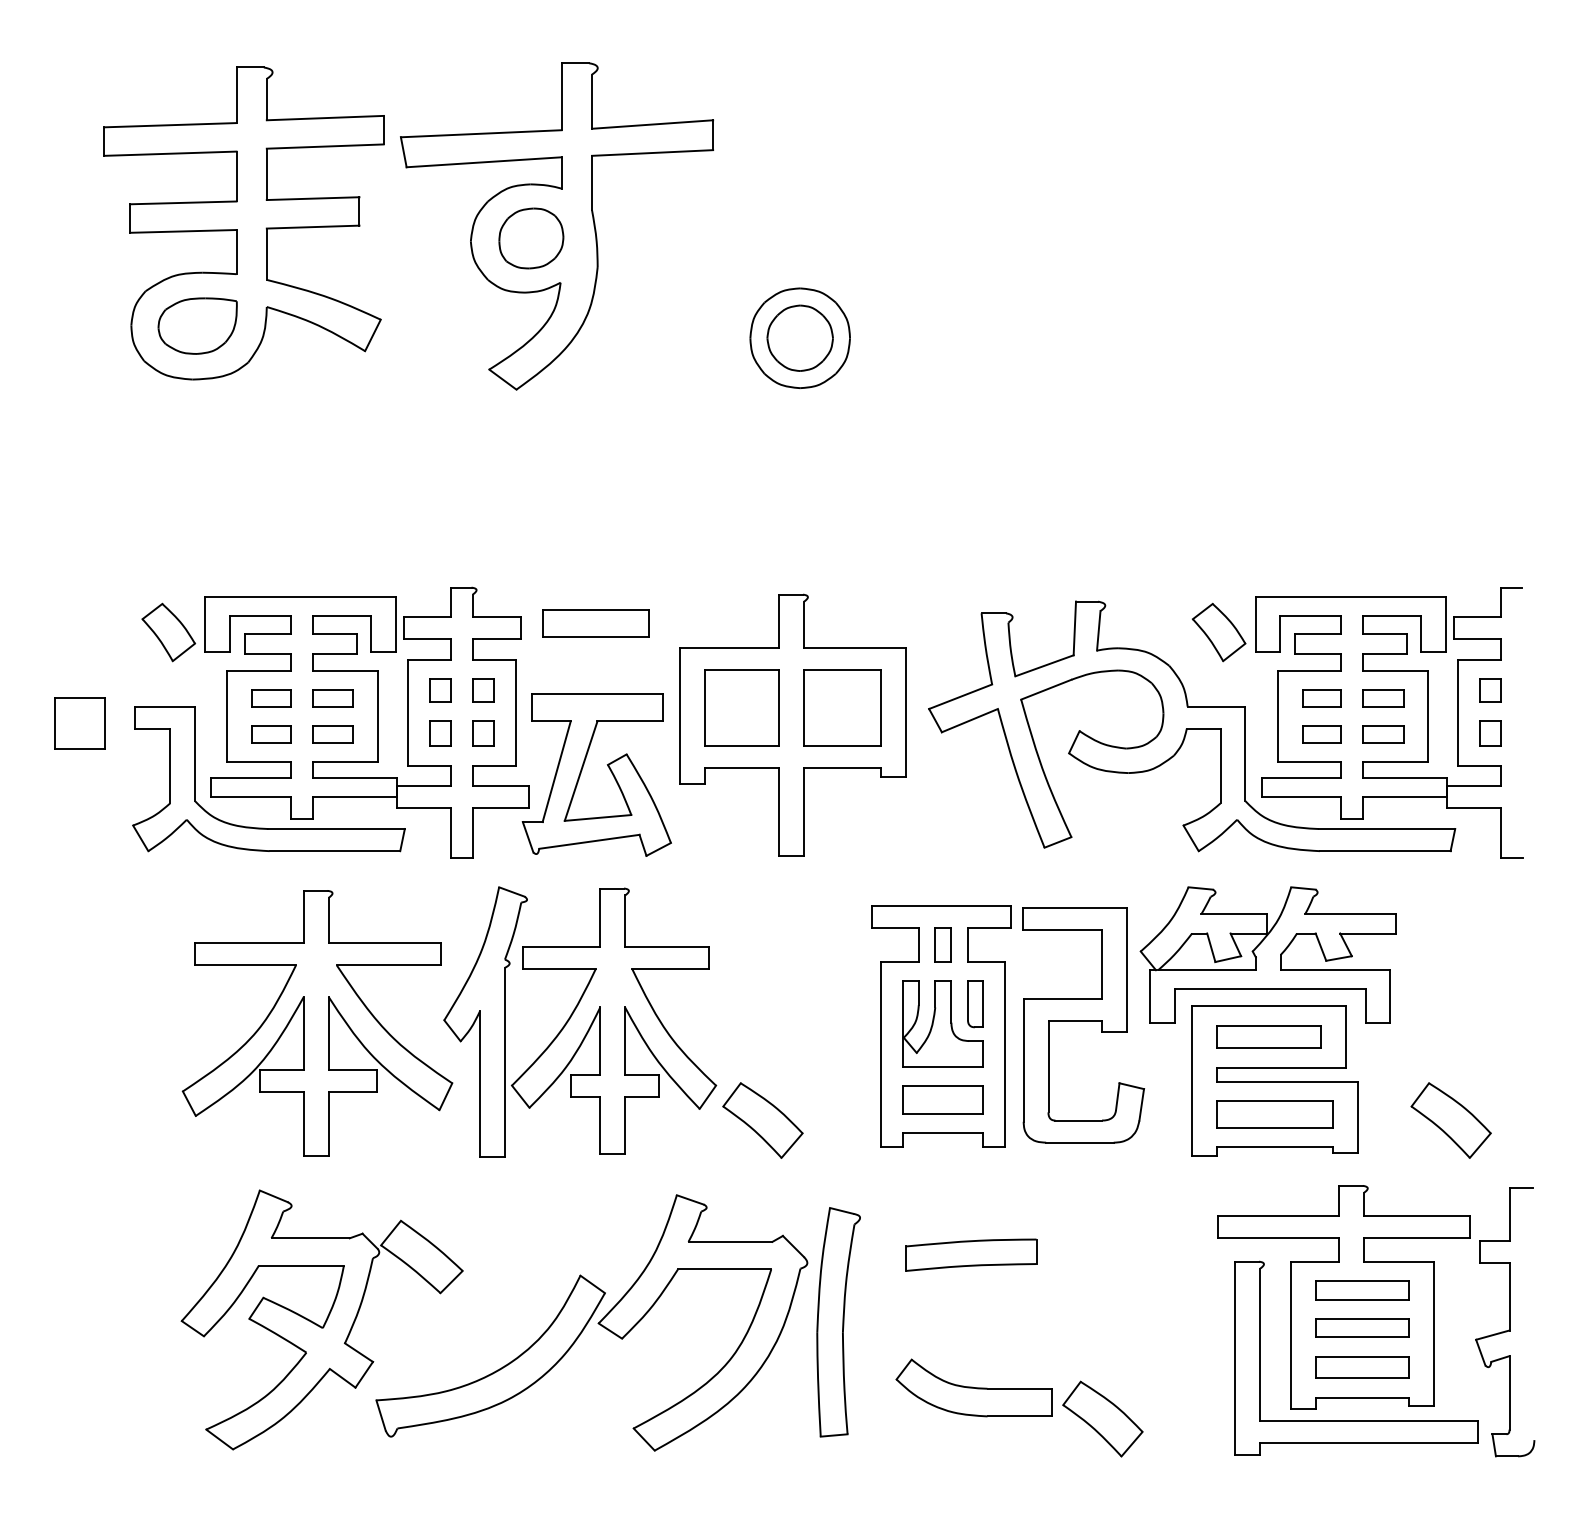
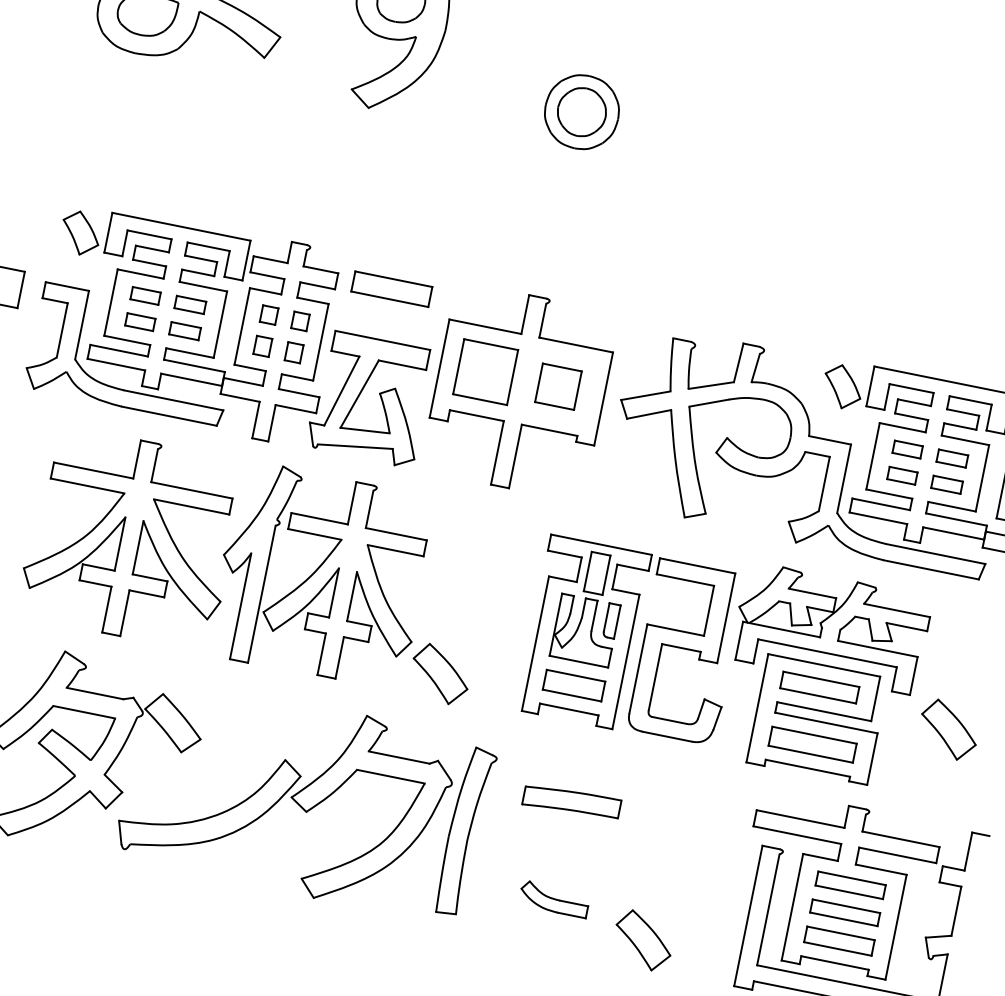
part: (842, 707) -> (558, 386), size x0.7
part: (942, 944) -> (596, 572), size x1.6
part: (1450, 1120) -> (948, 729), moved
part: (973, 1387) -> (554, 898), size x0.6

